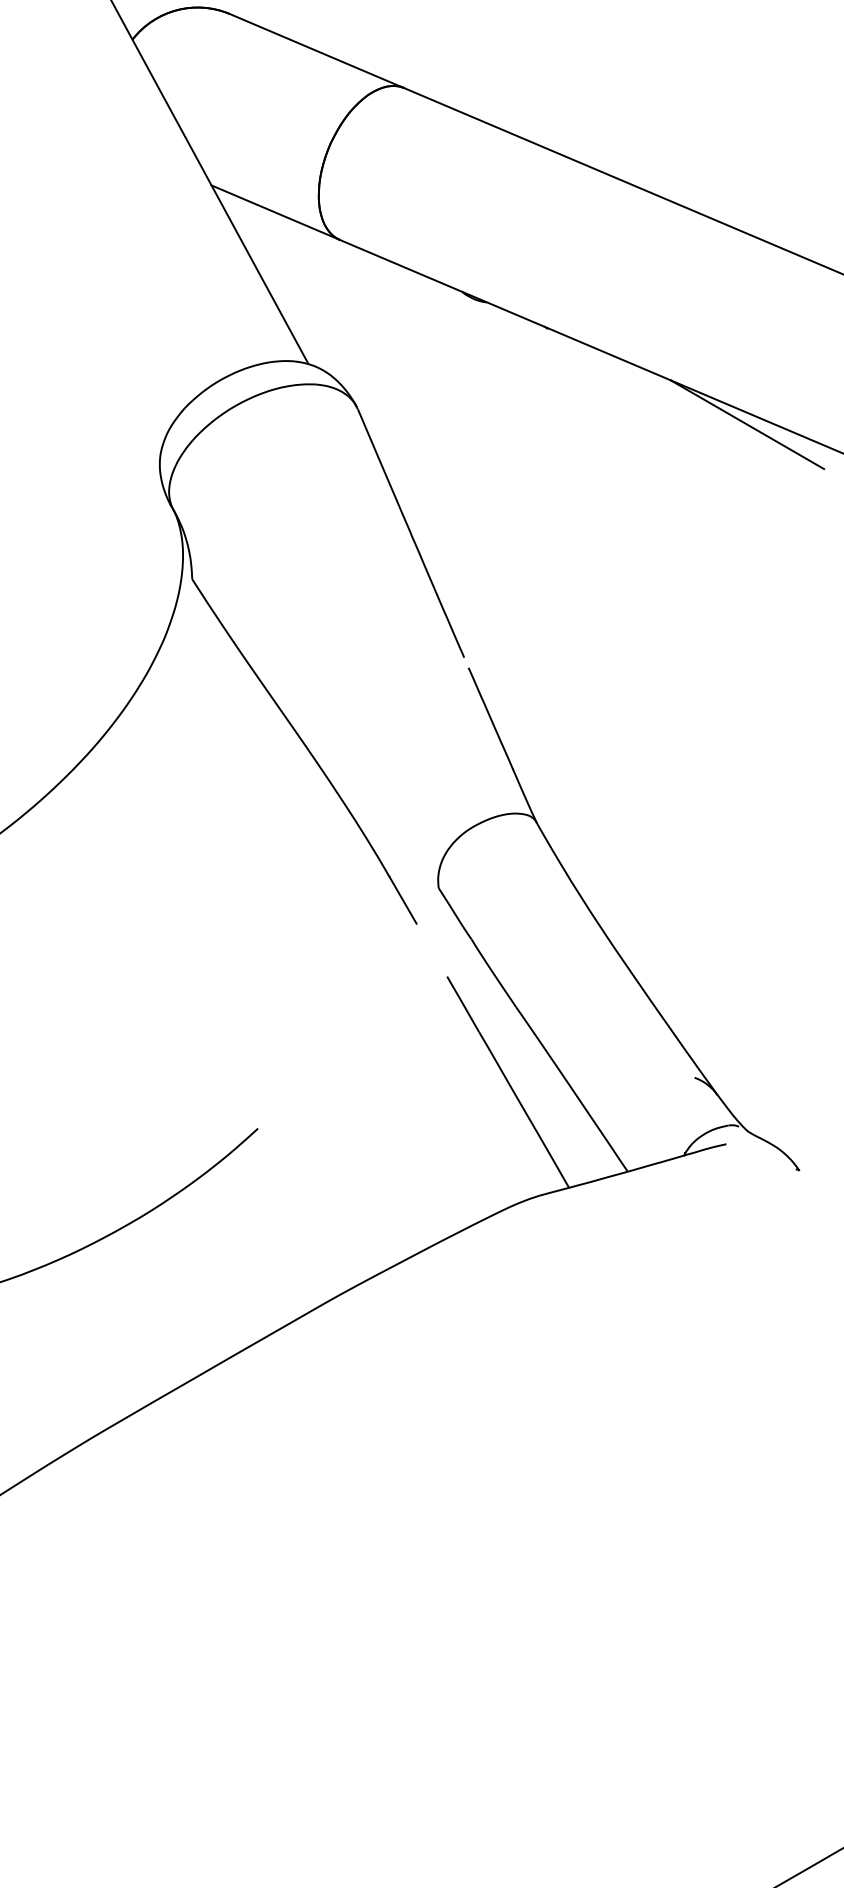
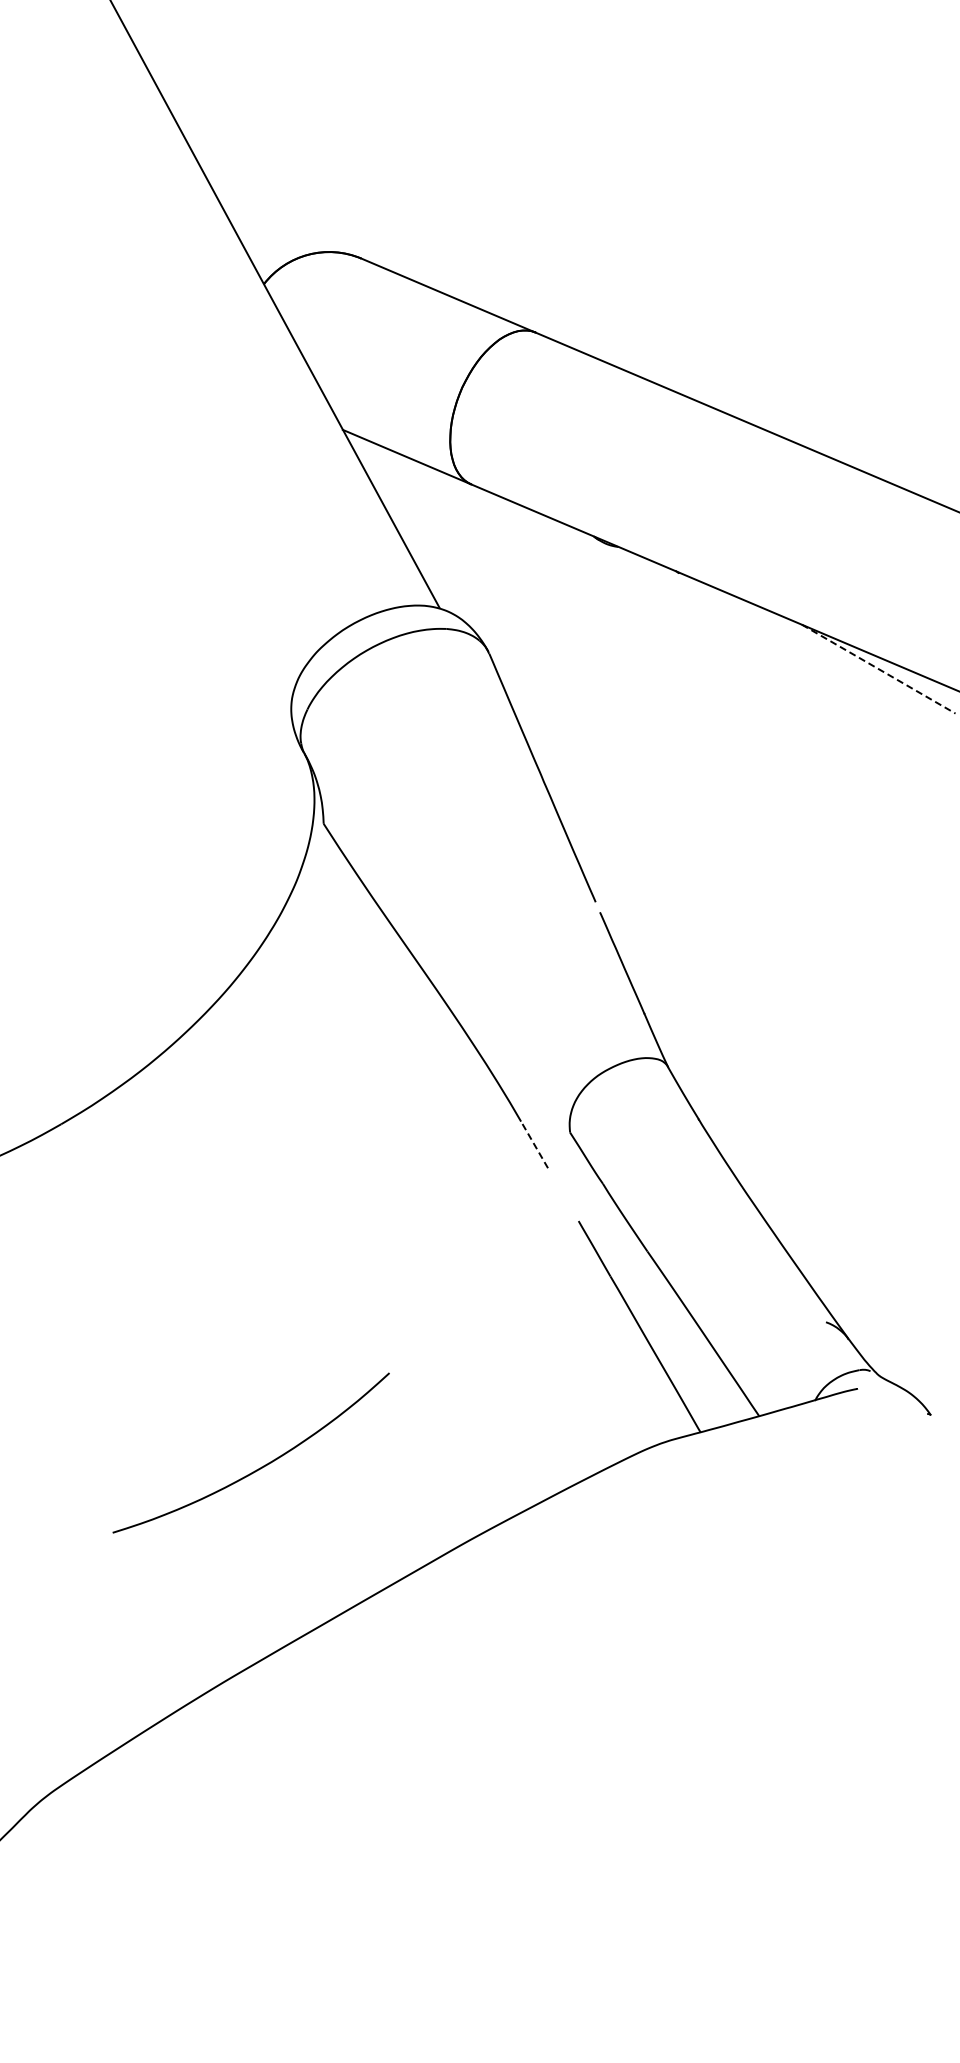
line: (747, 424) -> (878, 669), solid -> dashed
line: (403, 899) -> (534, 1144), solid -> dashed

